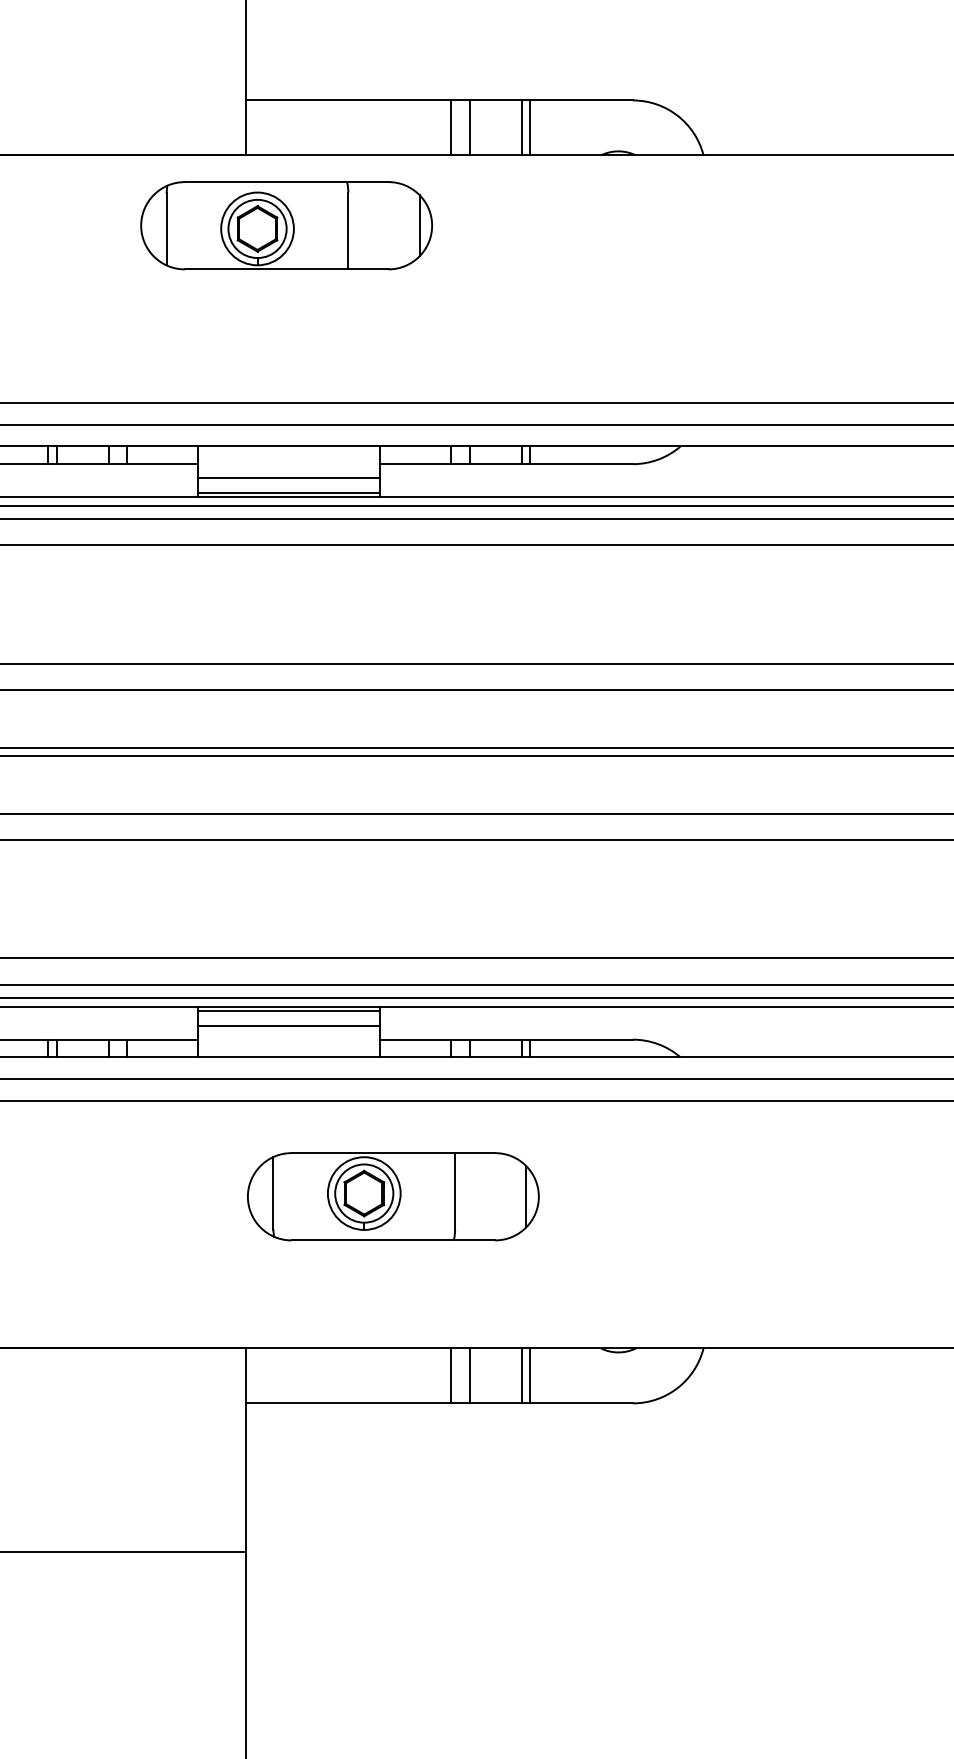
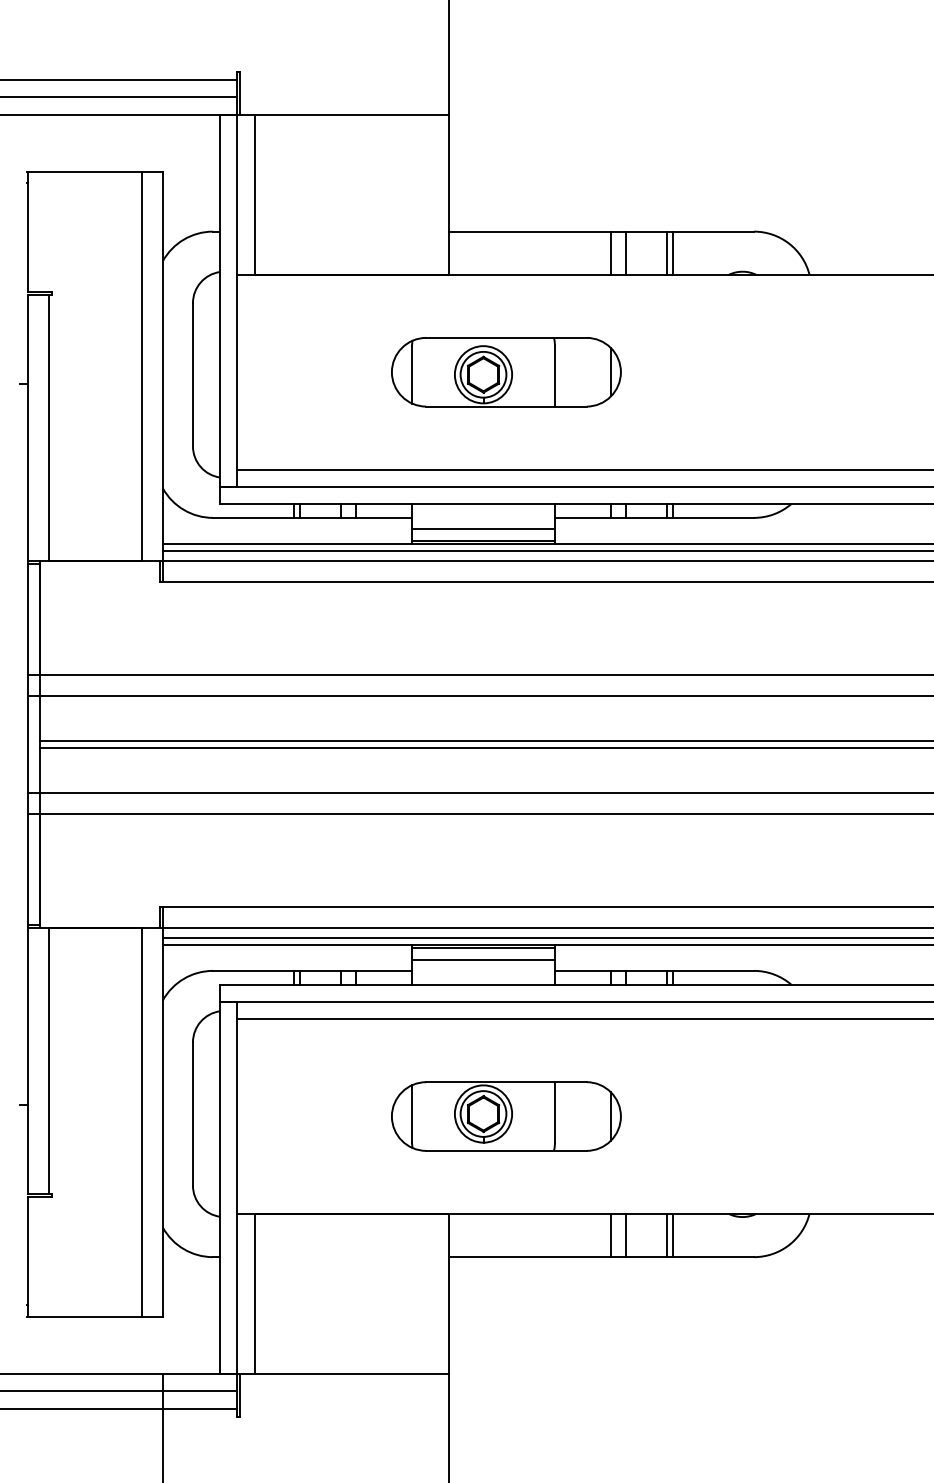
part: (286, 226) -> (506, 372), moved
part: (393, 1196) -> (506, 1116), moved

